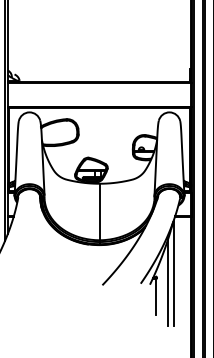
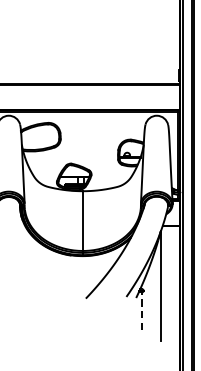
line: (168, 282) -> (155, 295), removed
line: (155, 297) -> (142, 311), solid -> dashed

